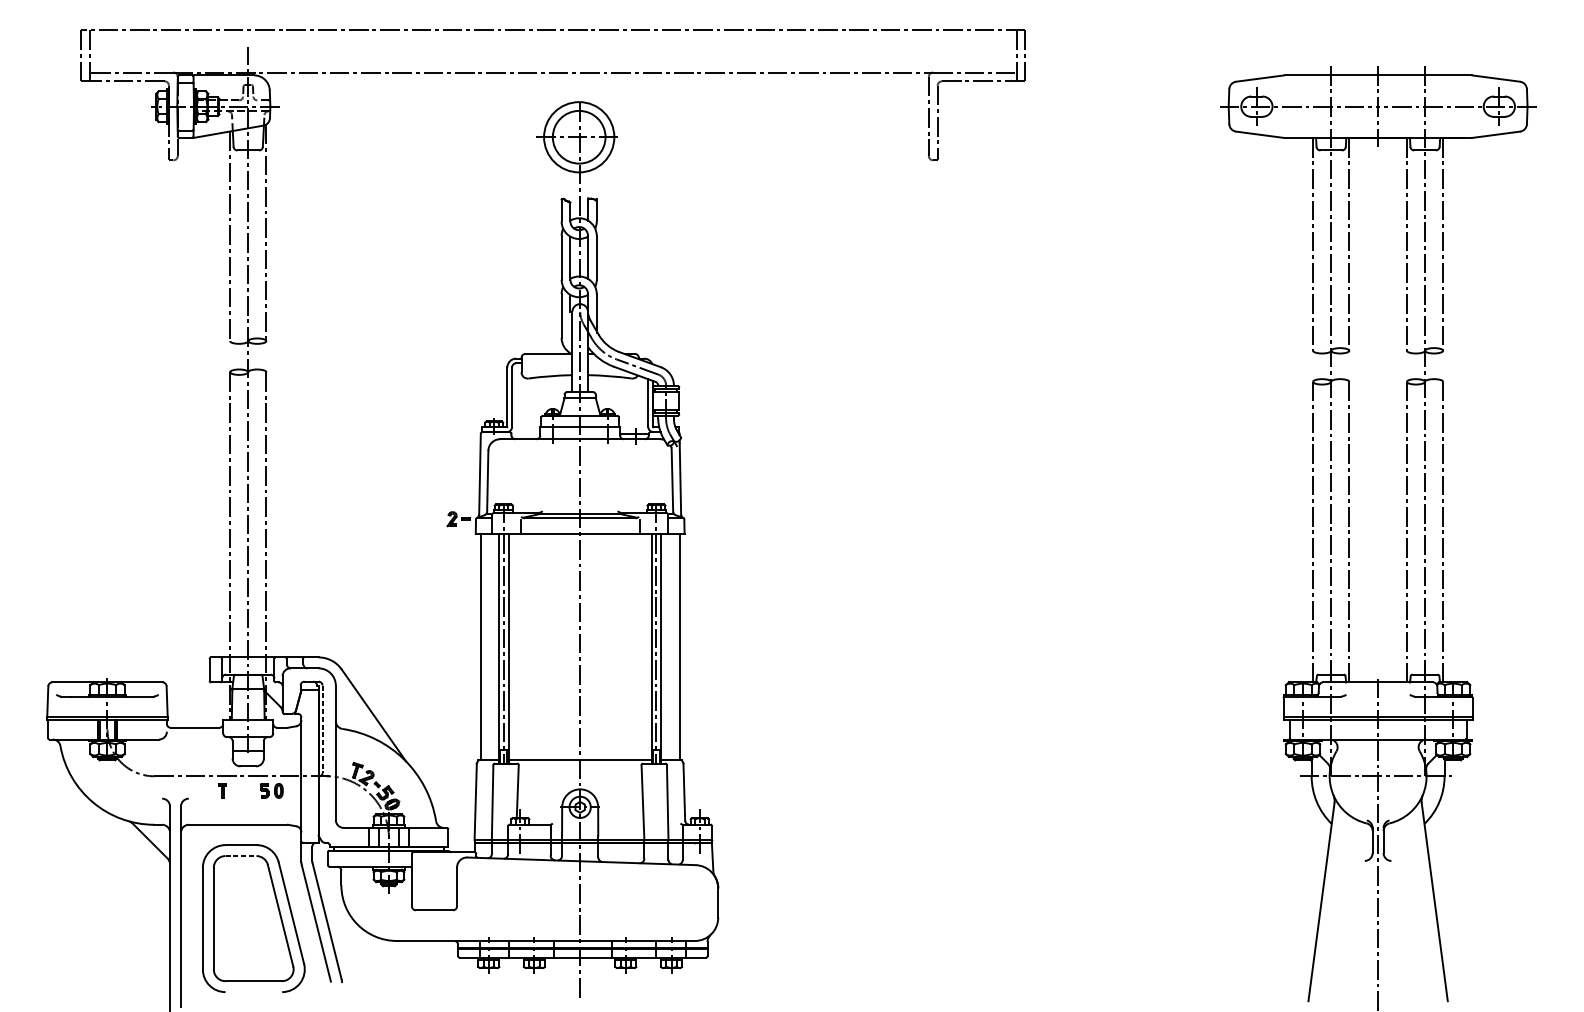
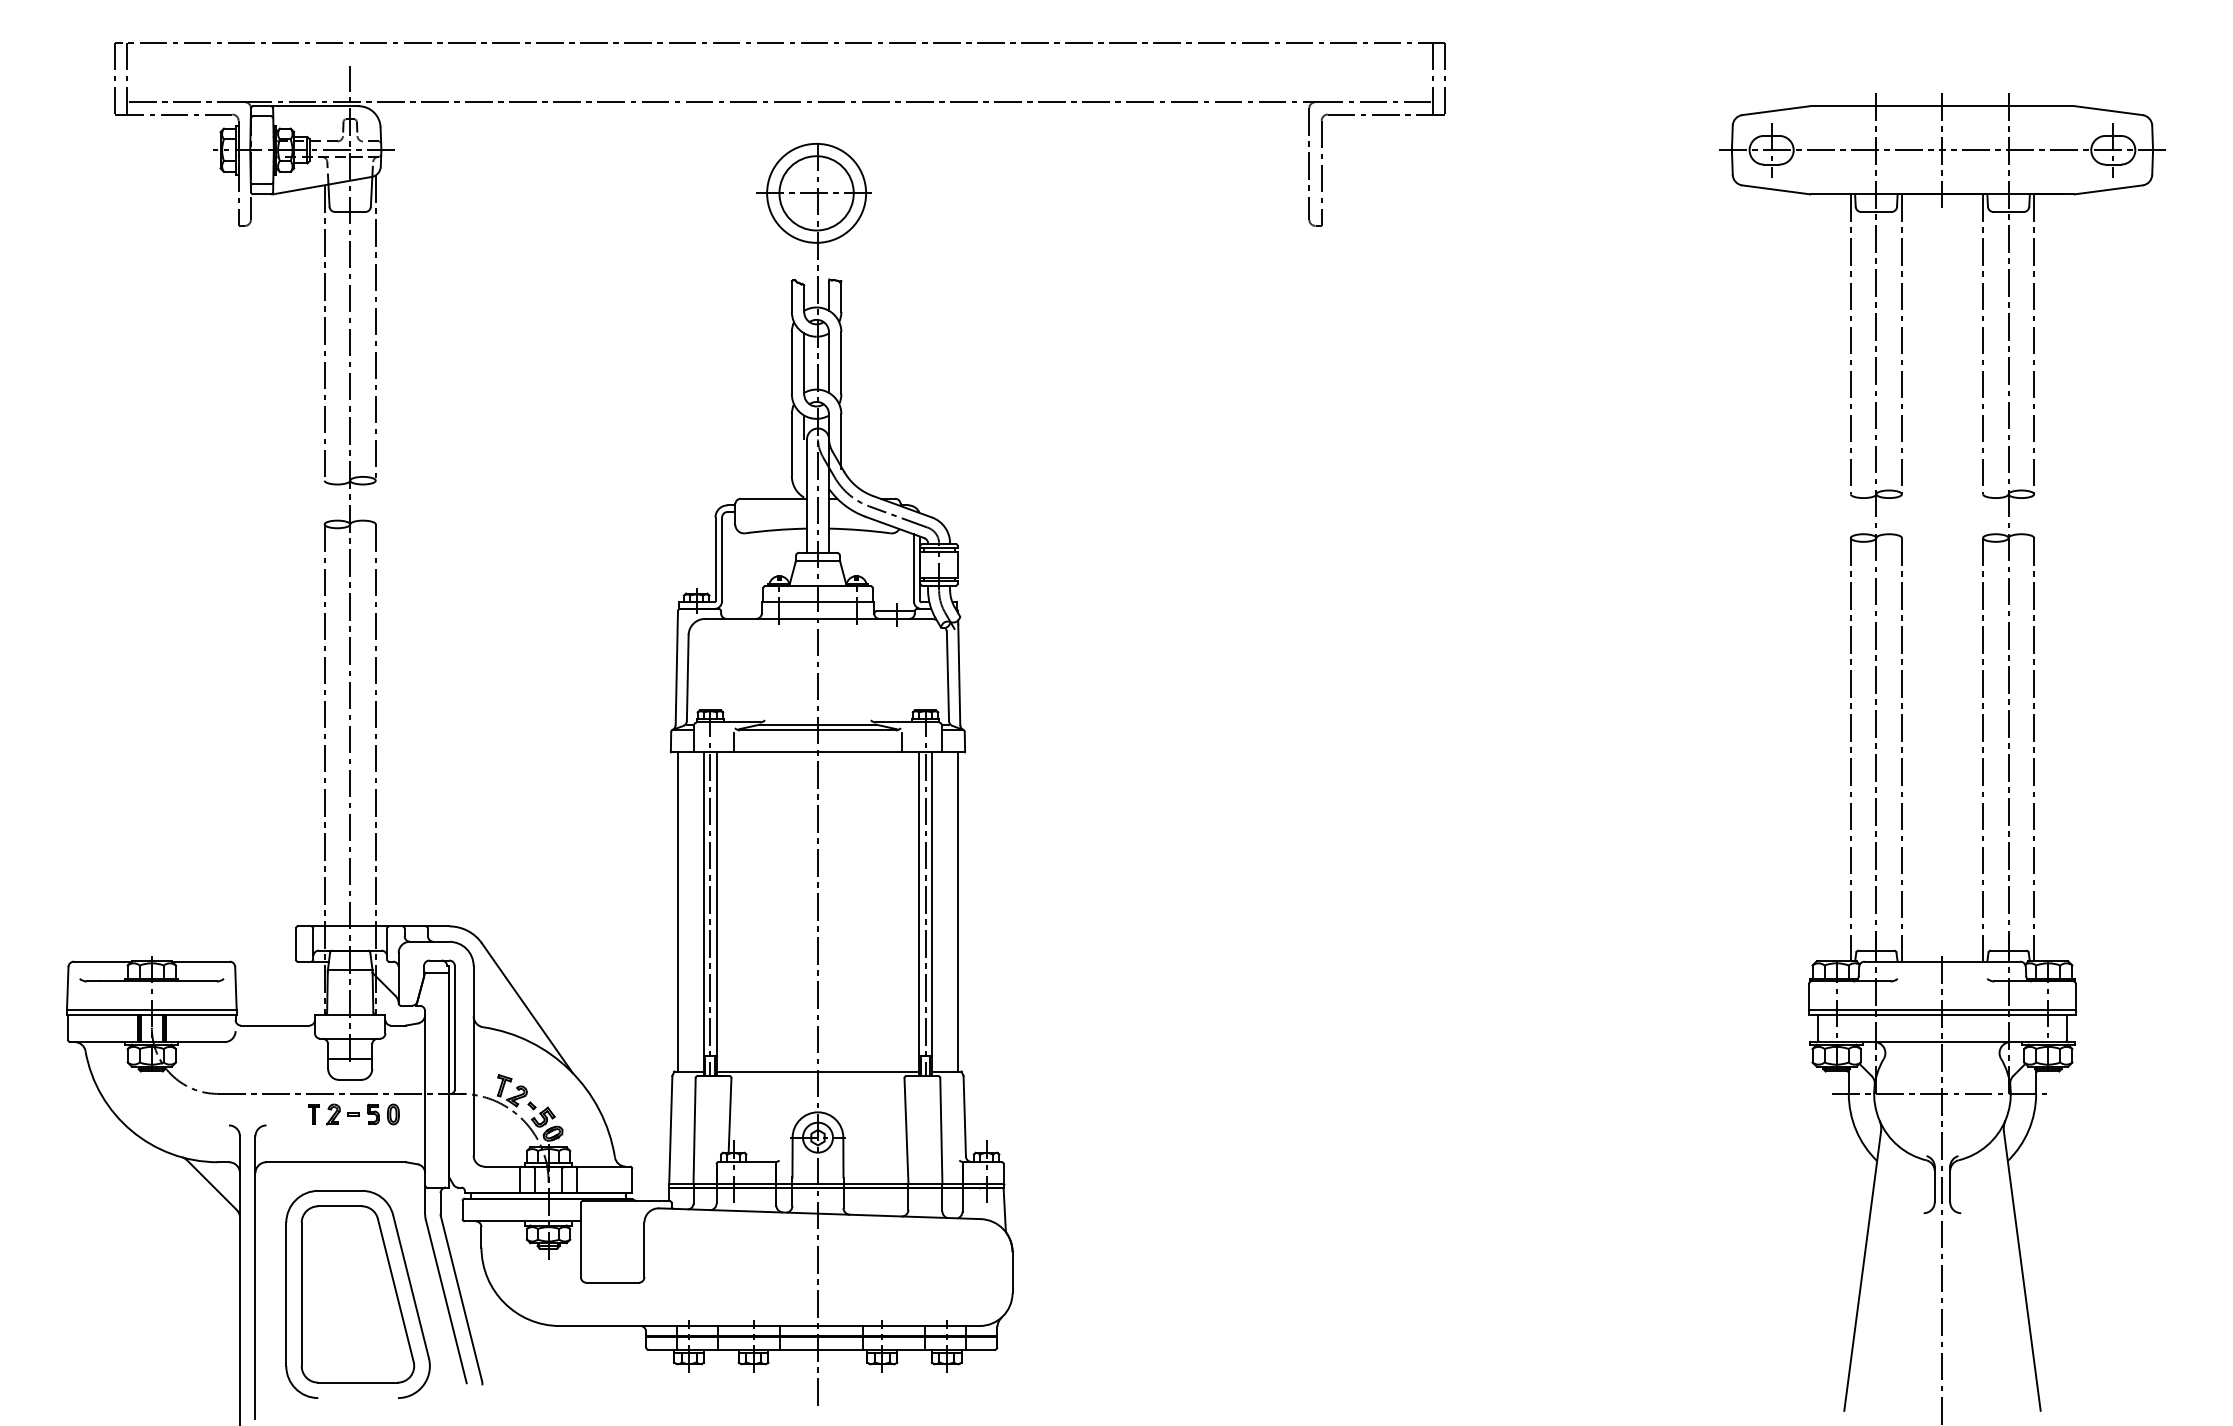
part: (458, 519) -> (342, 1114), moved
line: (322, 729) -> (454, 1027), dashed -> solid
line: (241, 856) -> (340, 1206), dashed -> solid

